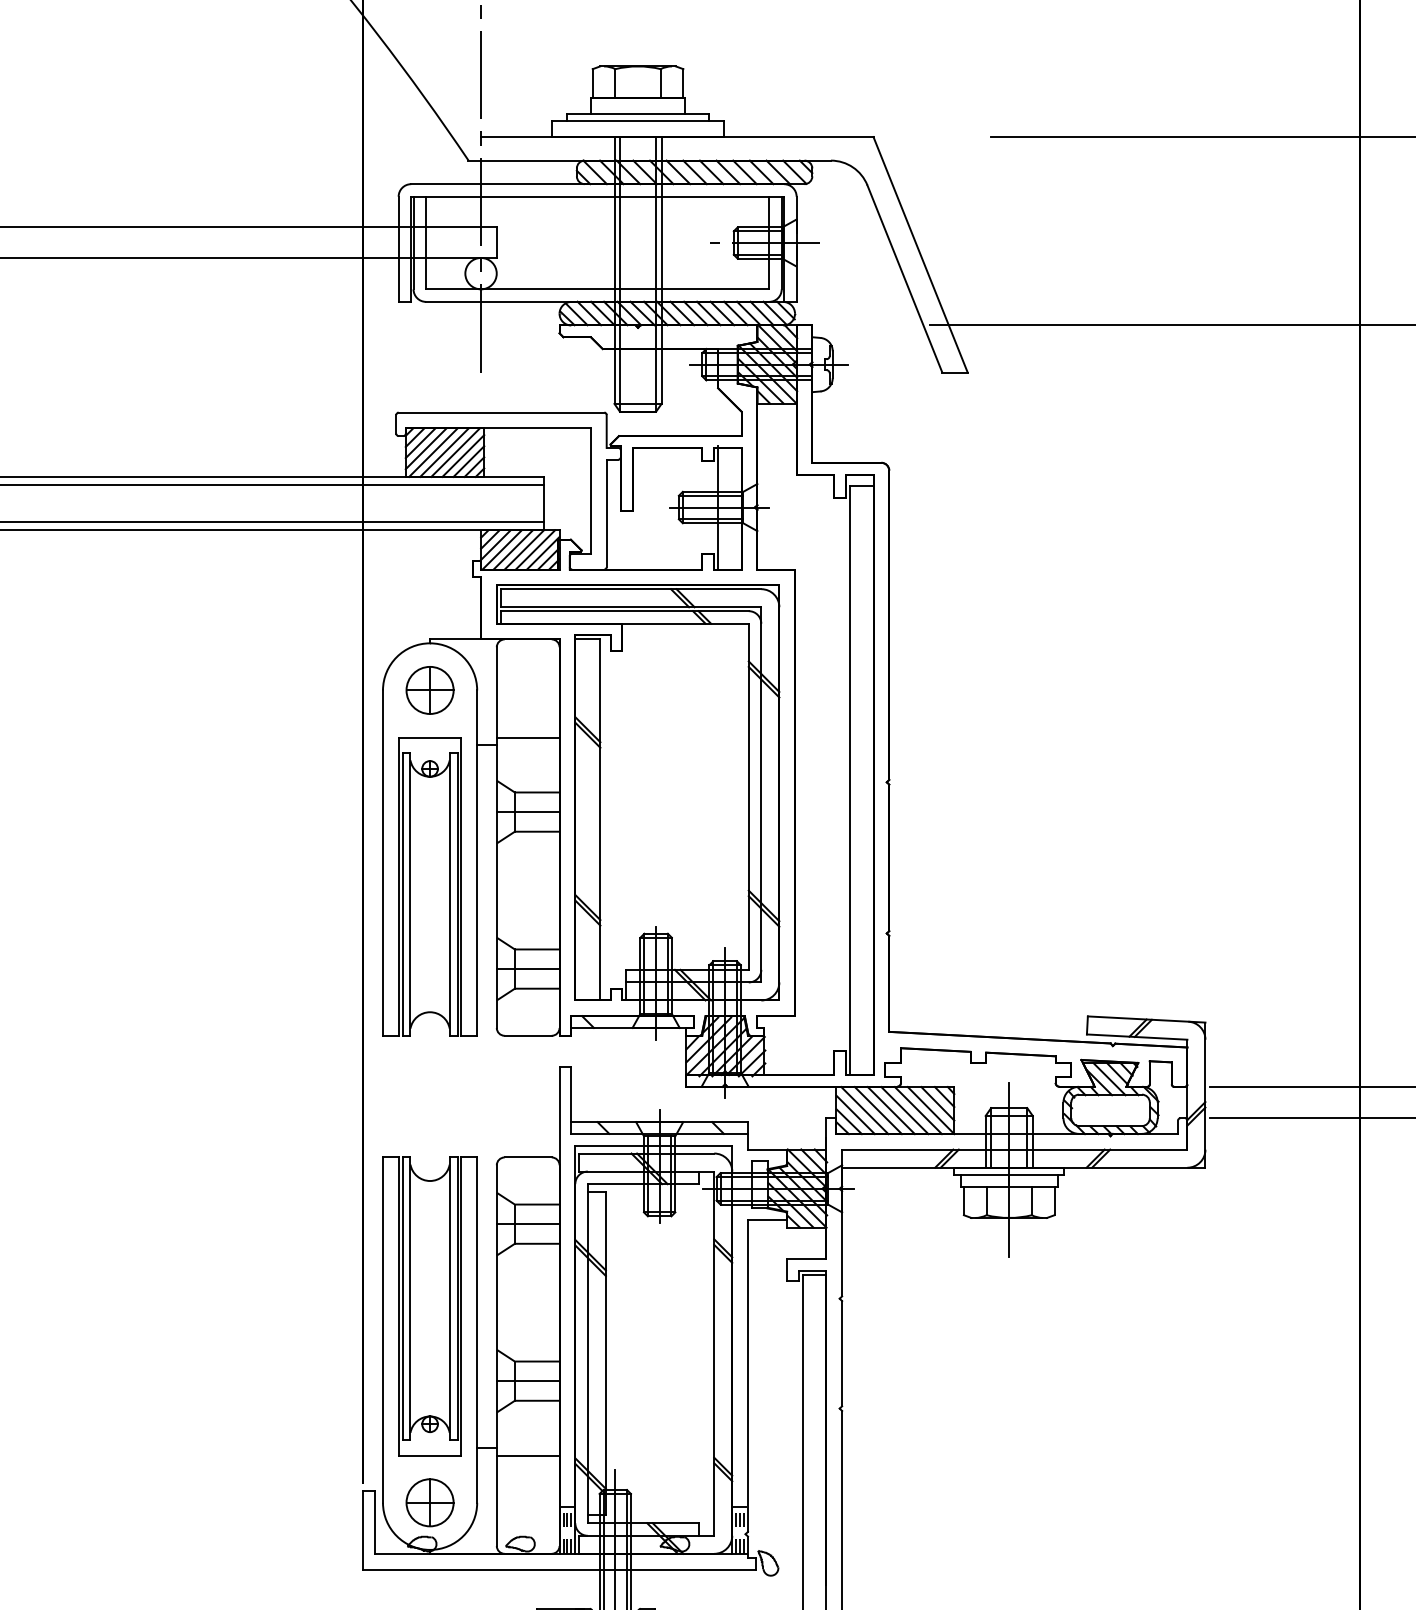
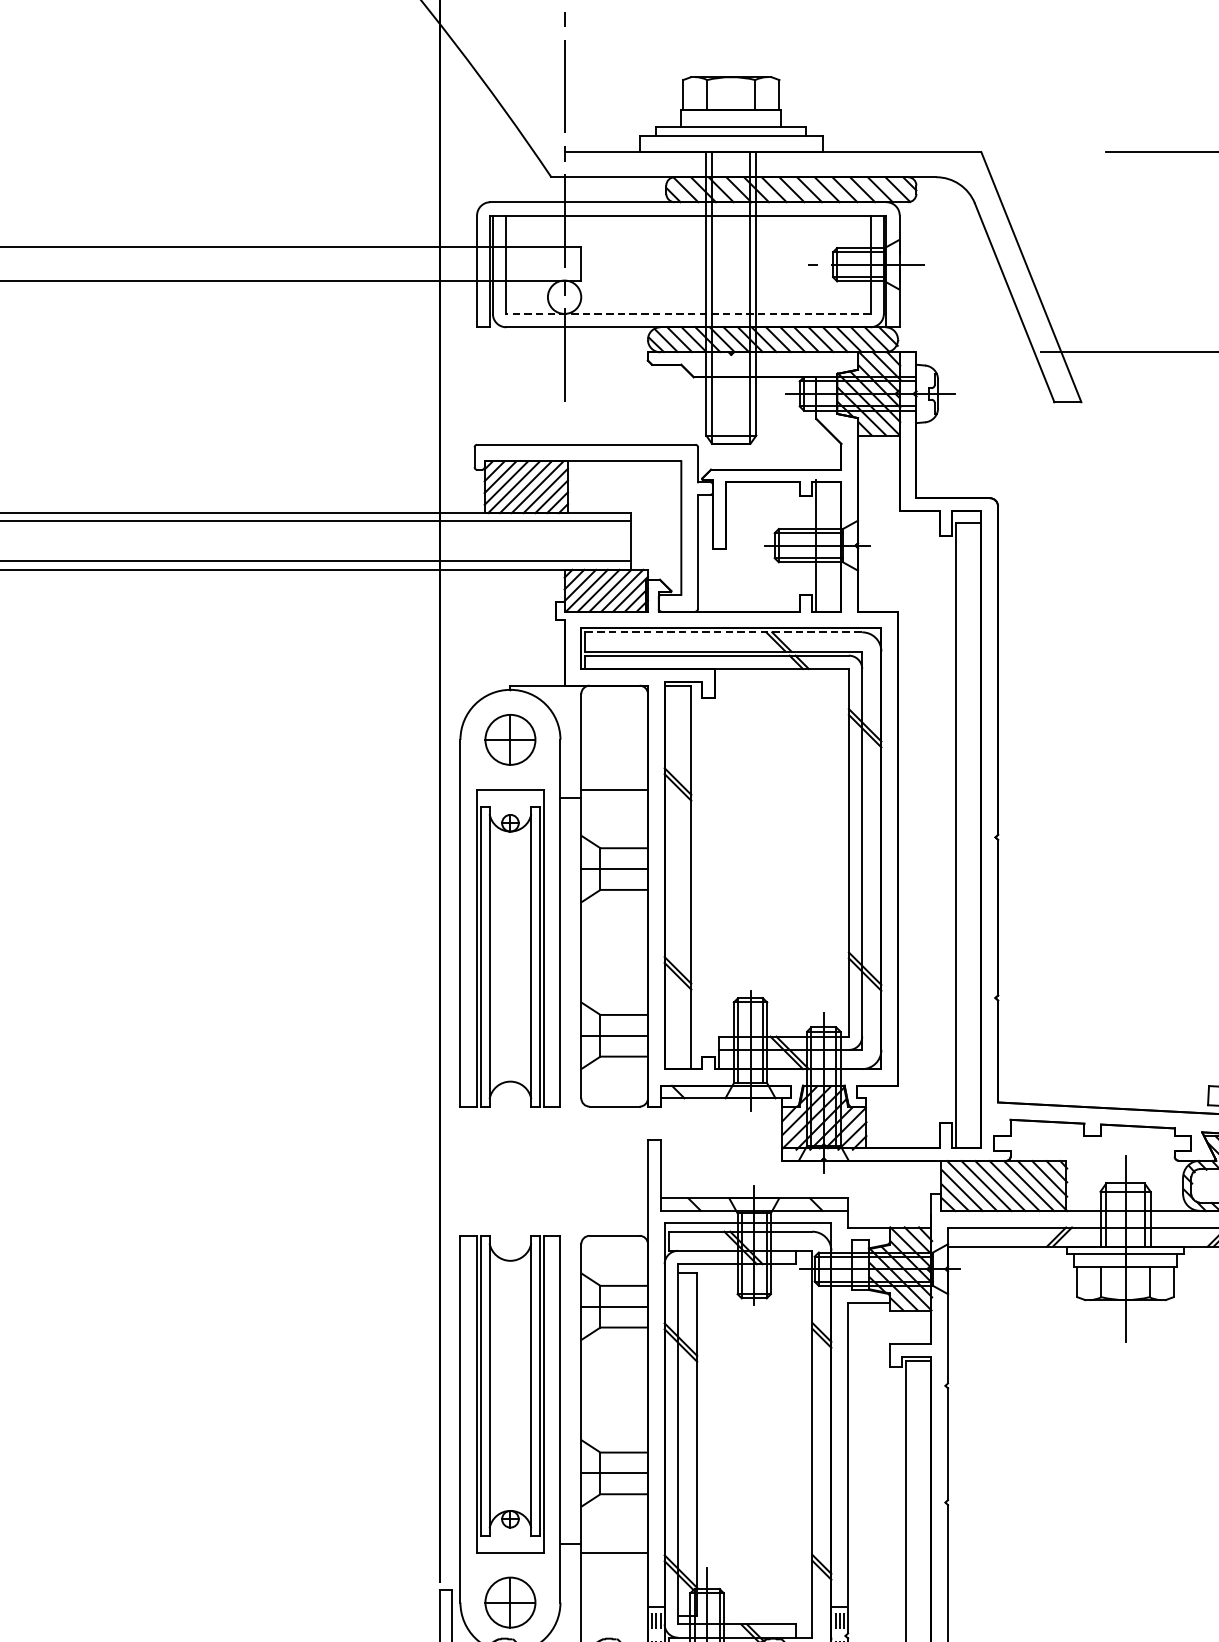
line: (597, 289) -> (688, 314), solid -> dashed
line: (631, 589) -> (724, 632), solid -> dashed

